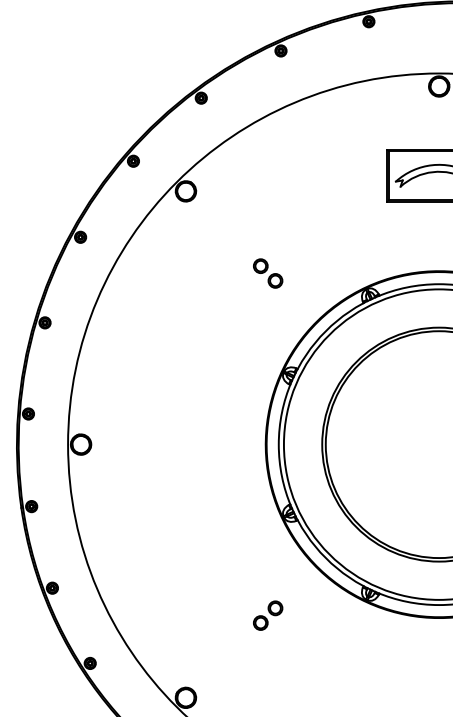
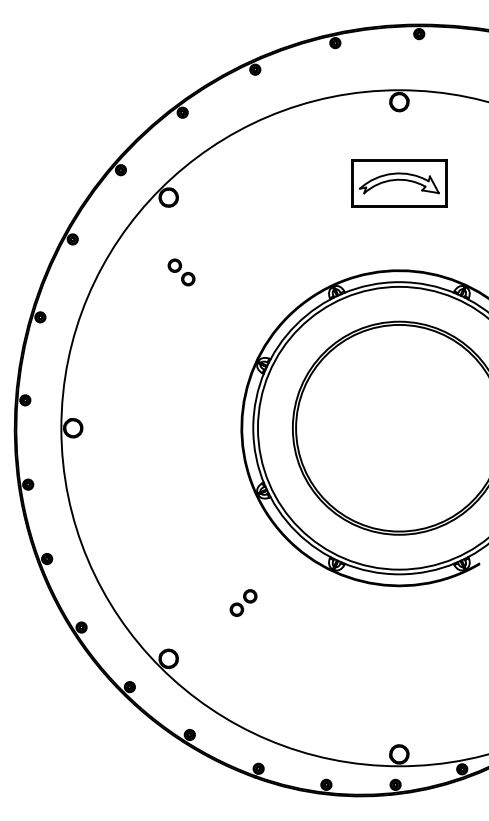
part: (268, 273) -> (181, 272), moved
part: (268, 615) -> (243, 602), moved

